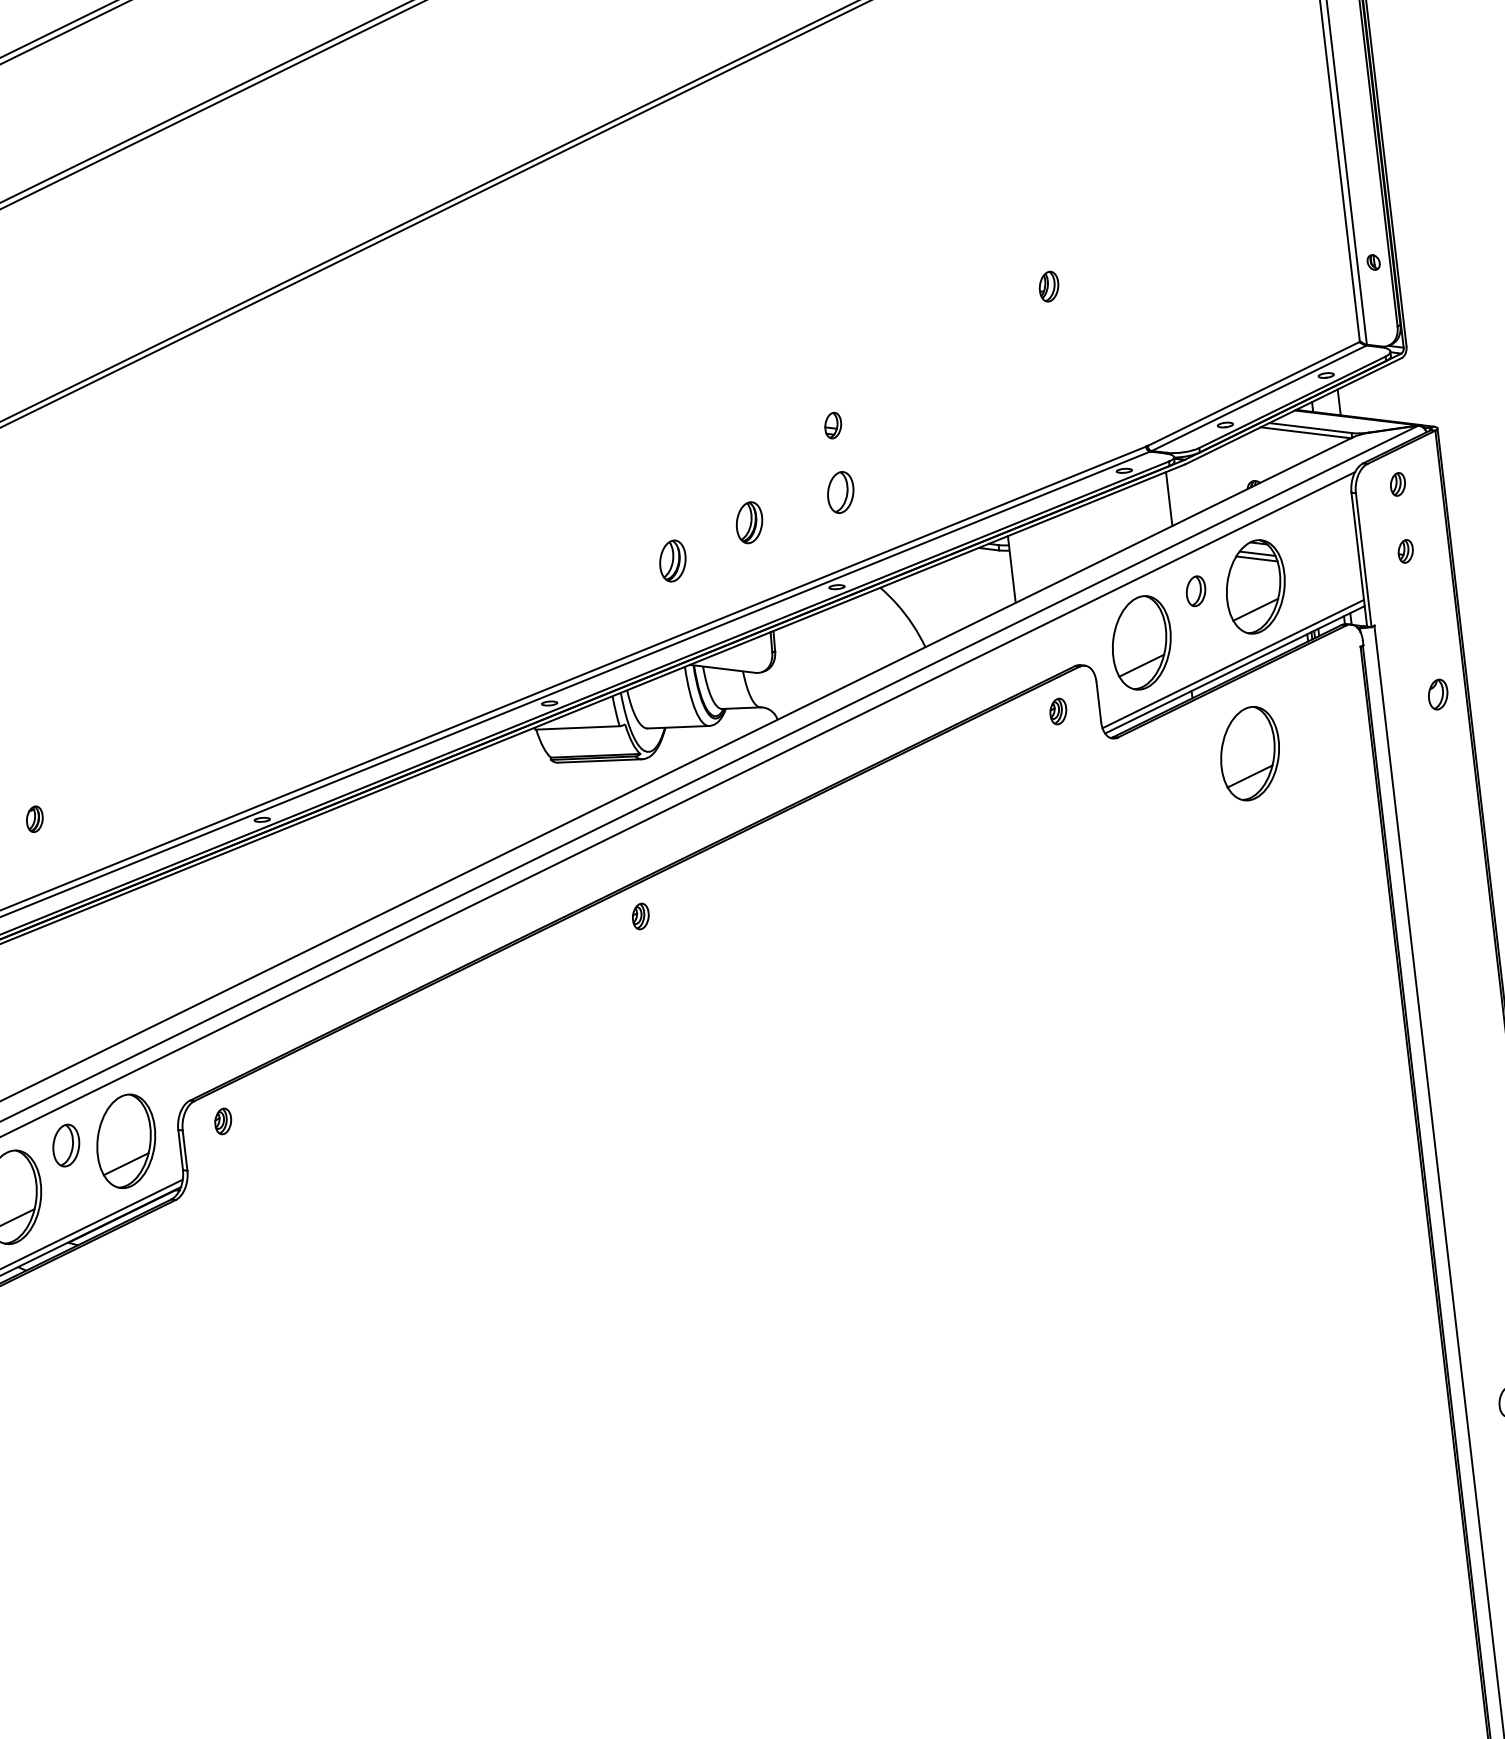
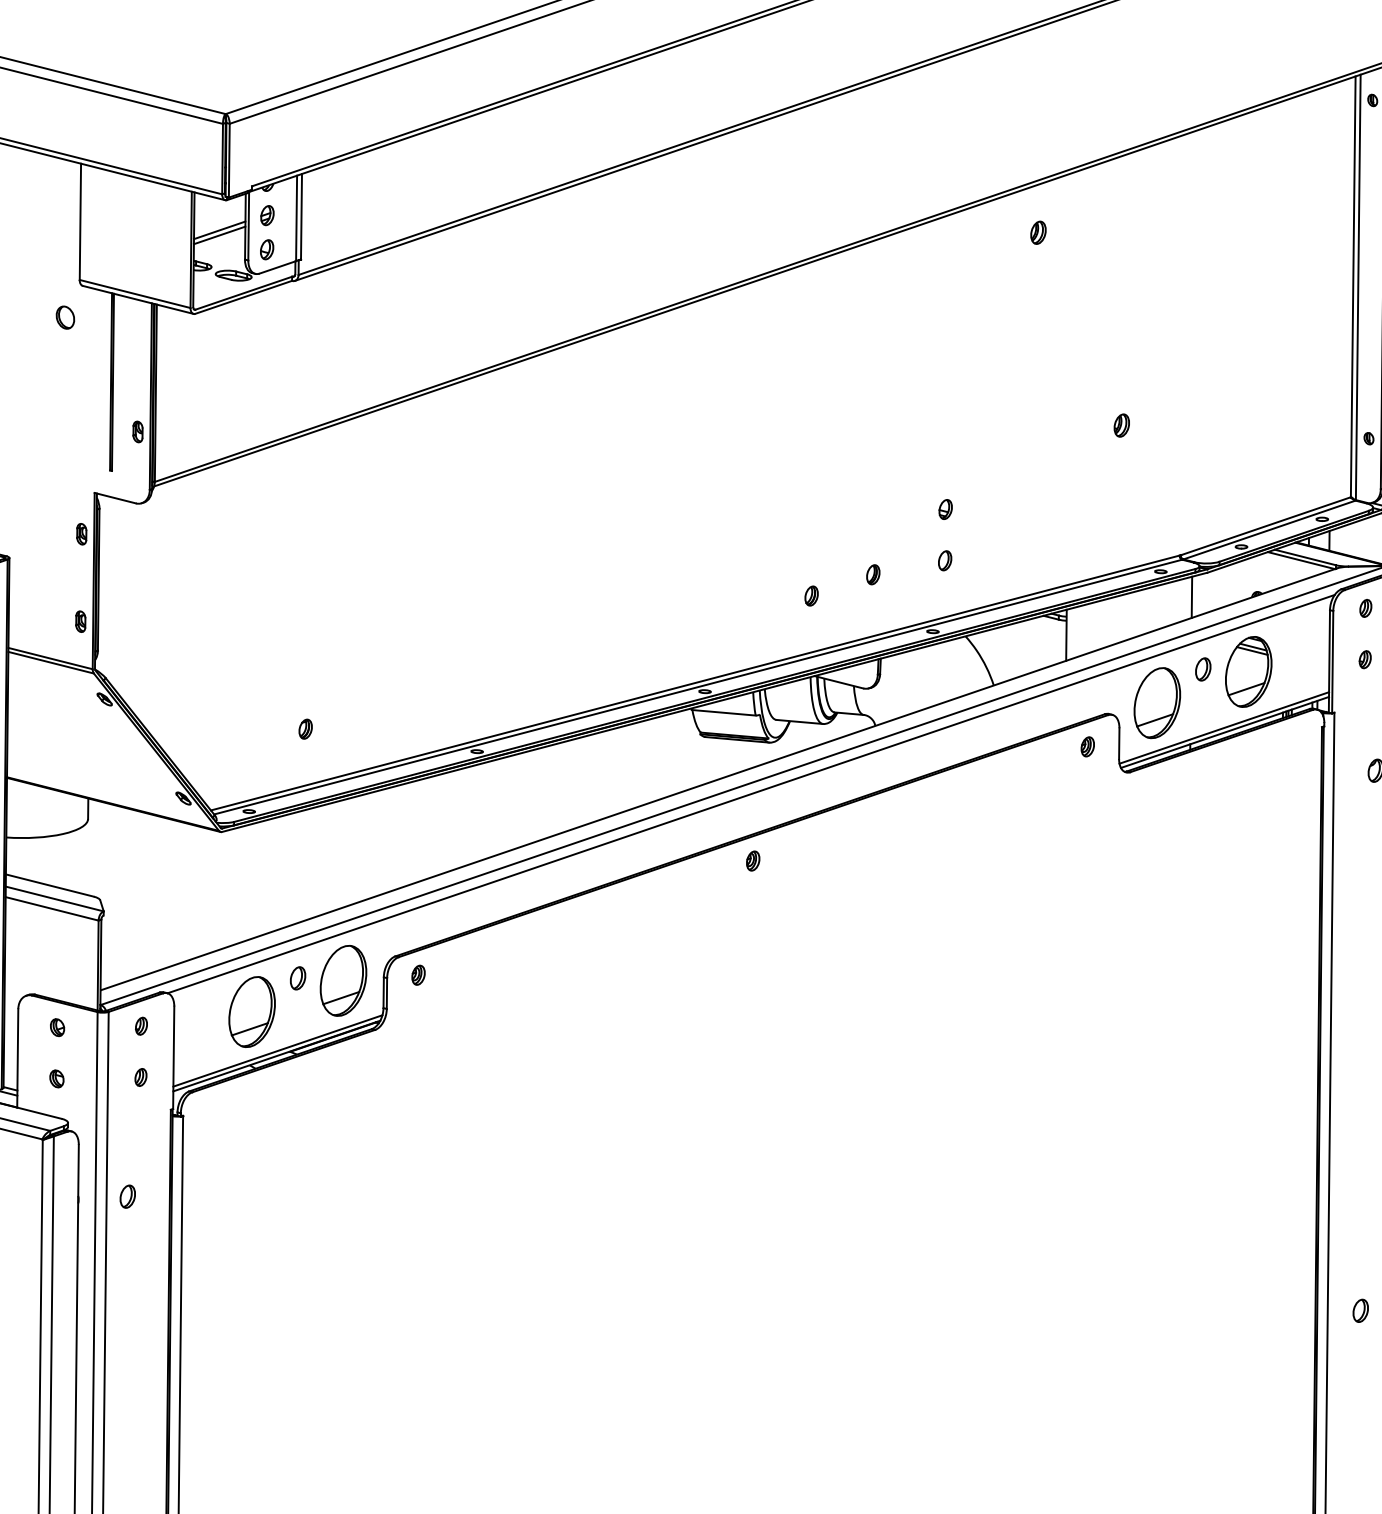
part: (908, 48) -> (1038, 232), added
part: (841, 492) -> (945, 560), size x0.62
part: (749, 522) -> (873, 574), size x0.62
part: (672, 560) -> (811, 595), size x0.62
part: (1250, 754) -> (1228, 797), removed
part: (67, 1145) -> (298, 978), size x0.71

